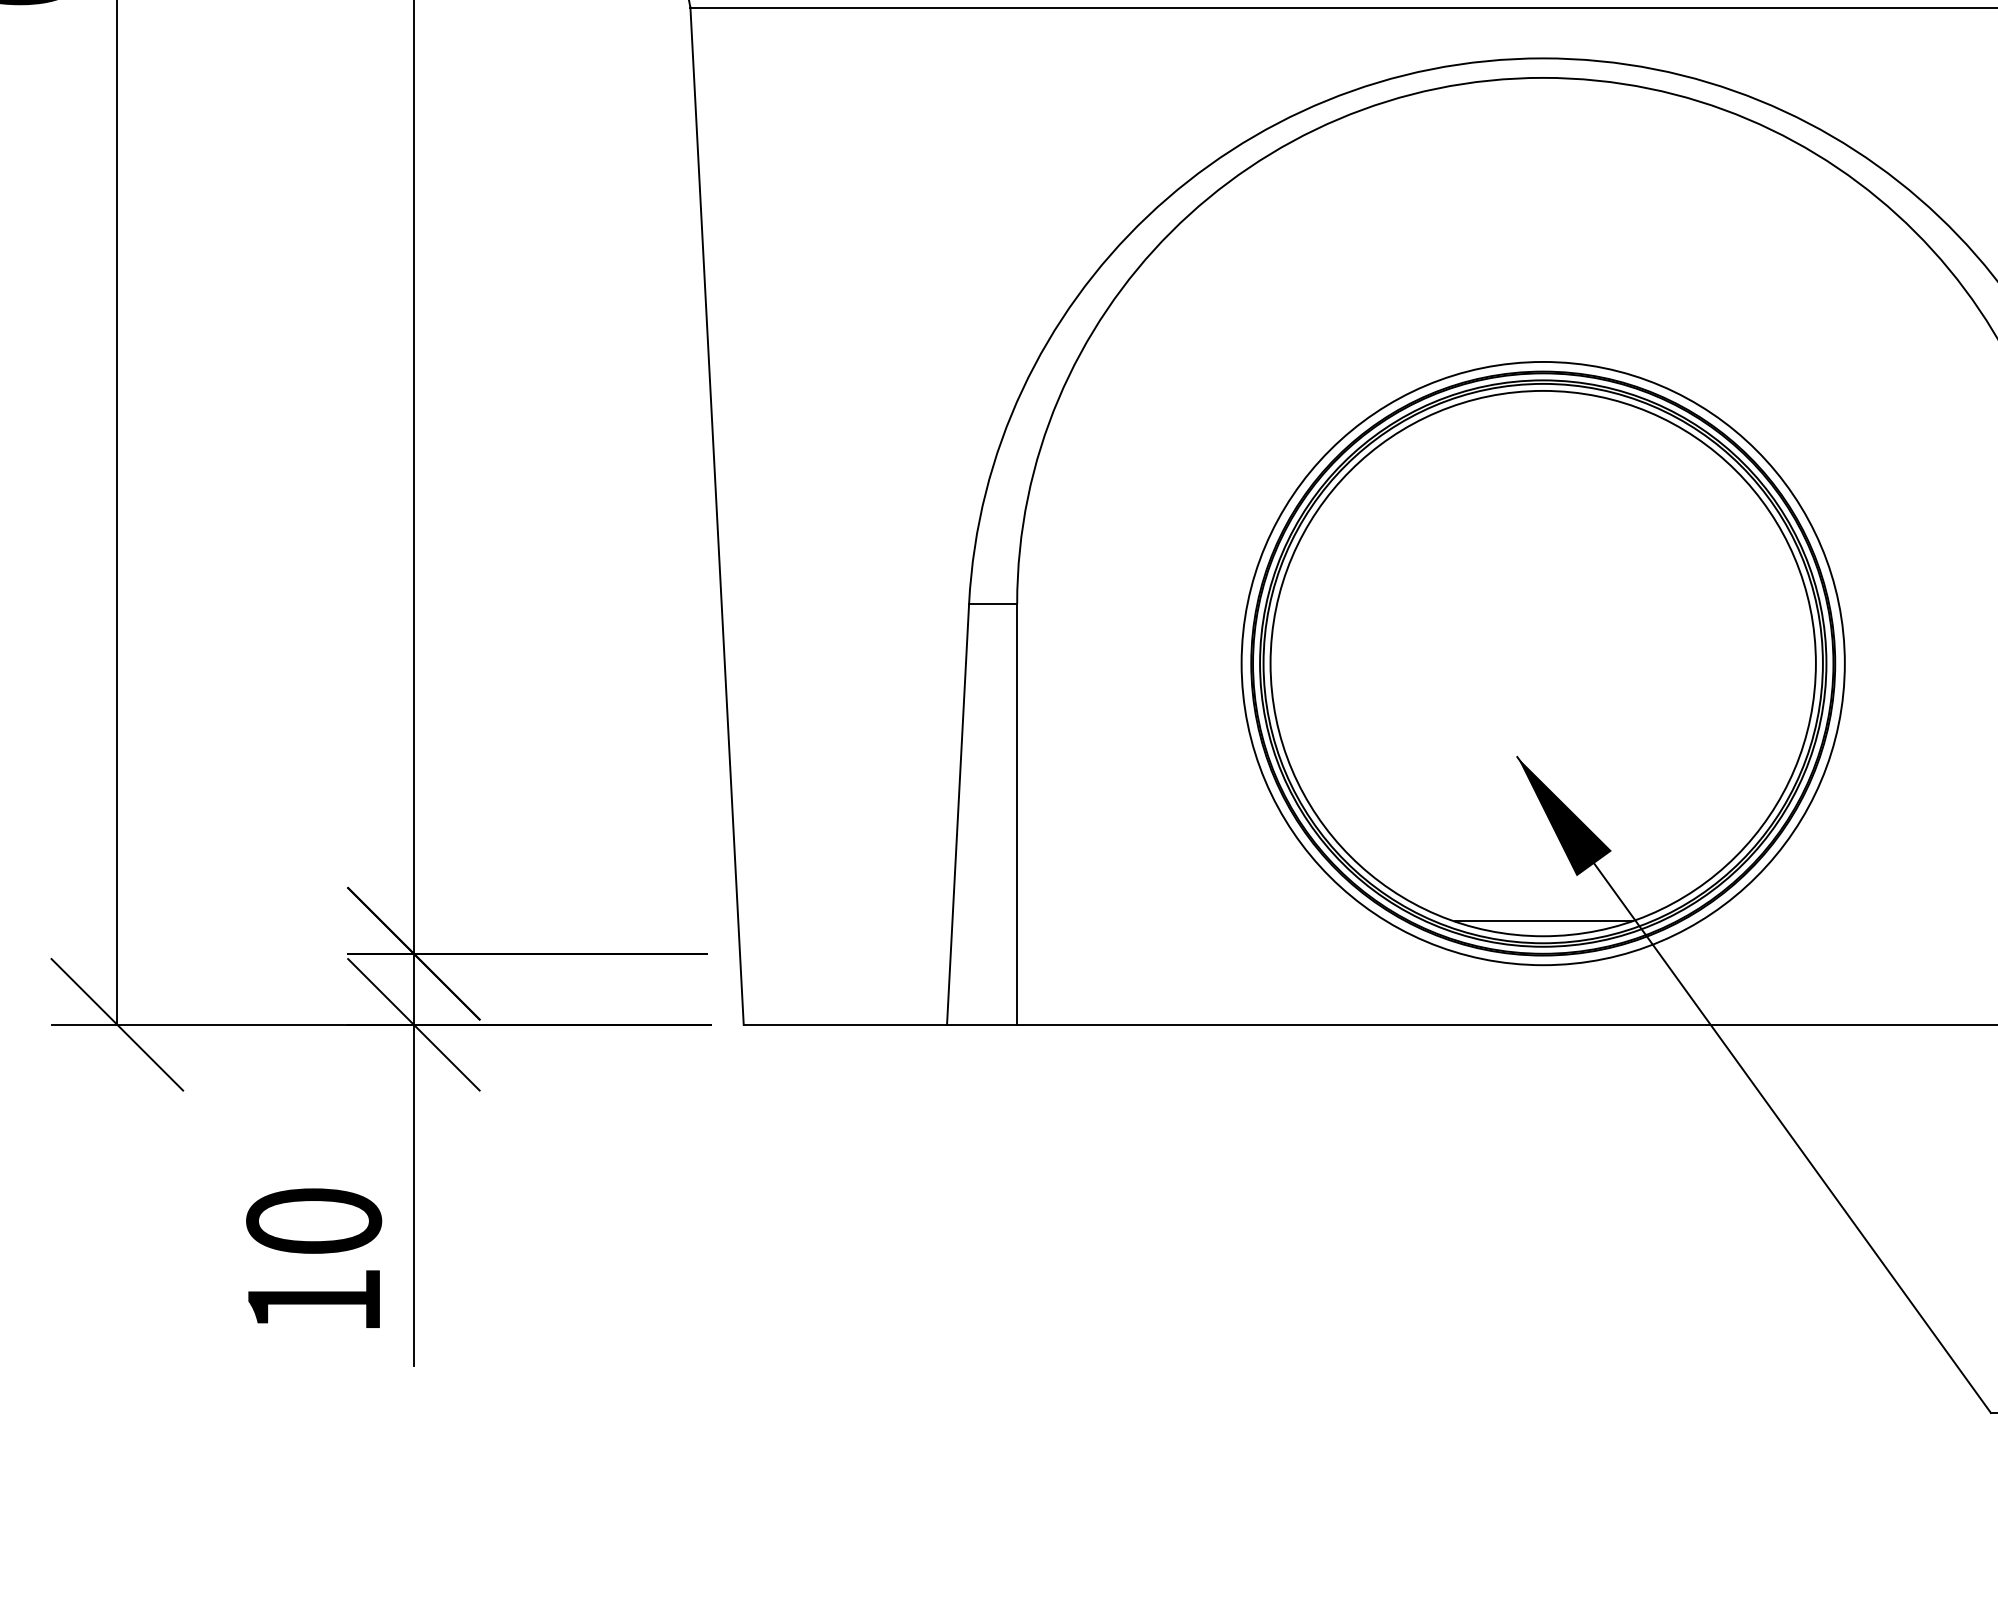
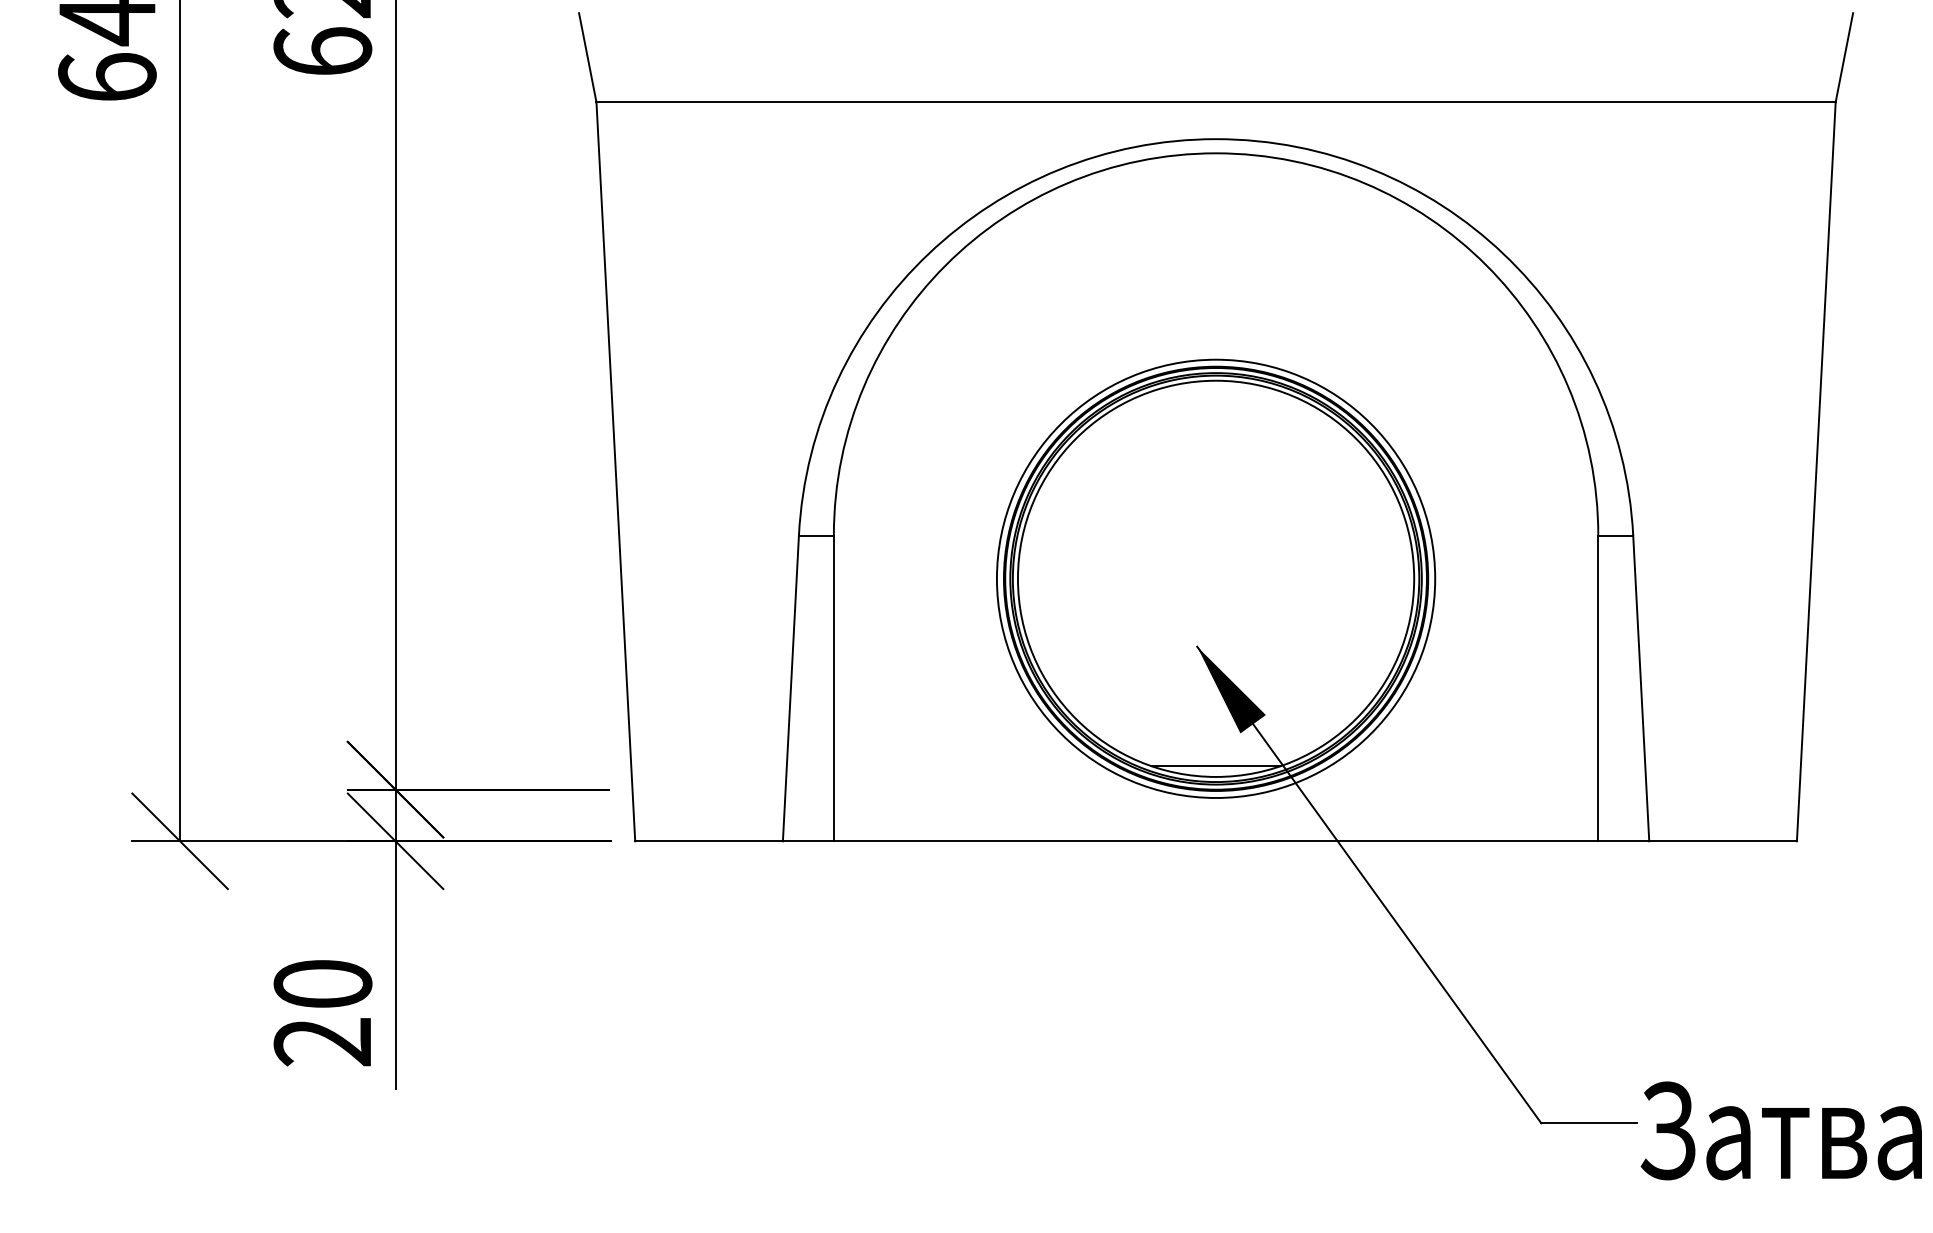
text: (311, 1301) -> (321, 1042), 10 -> 20

